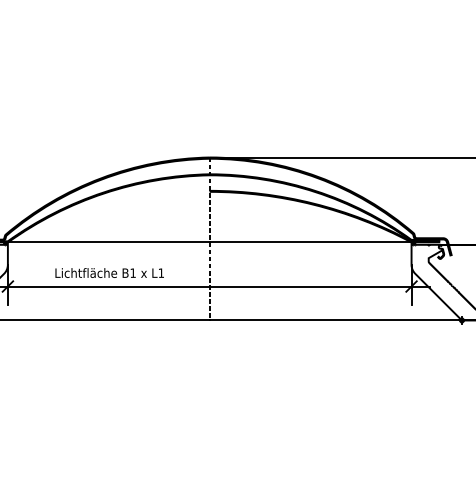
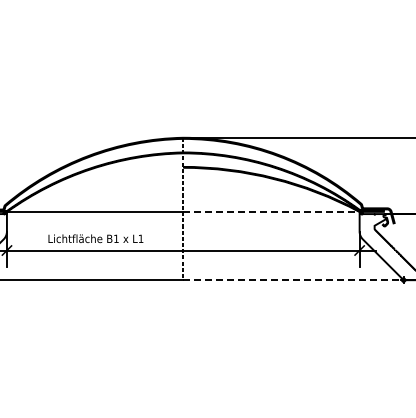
line: (311, 241) -> (272, 211), solid -> dashed
line: (335, 320) -> (293, 280), solid -> dashed

